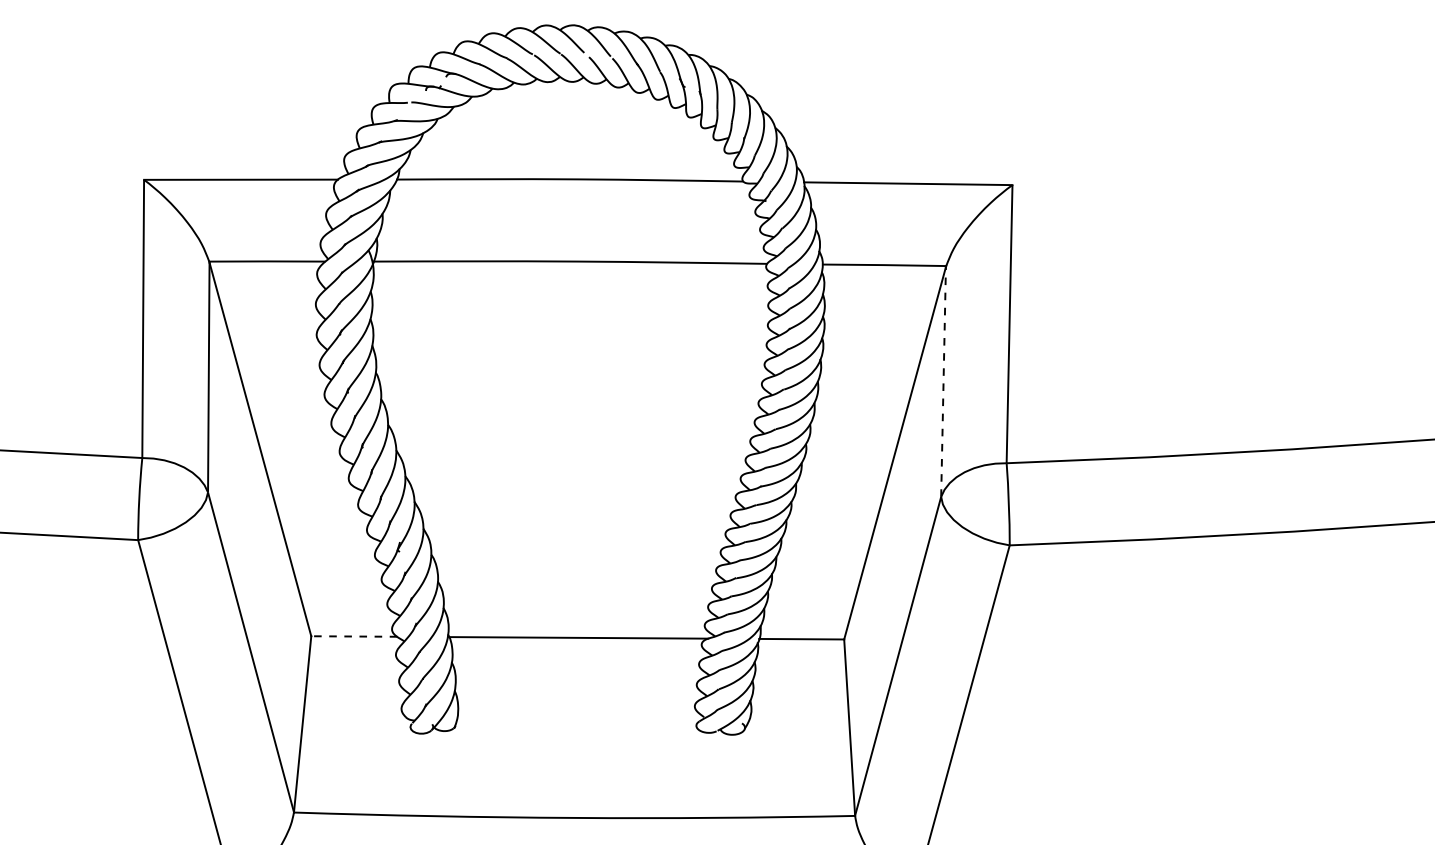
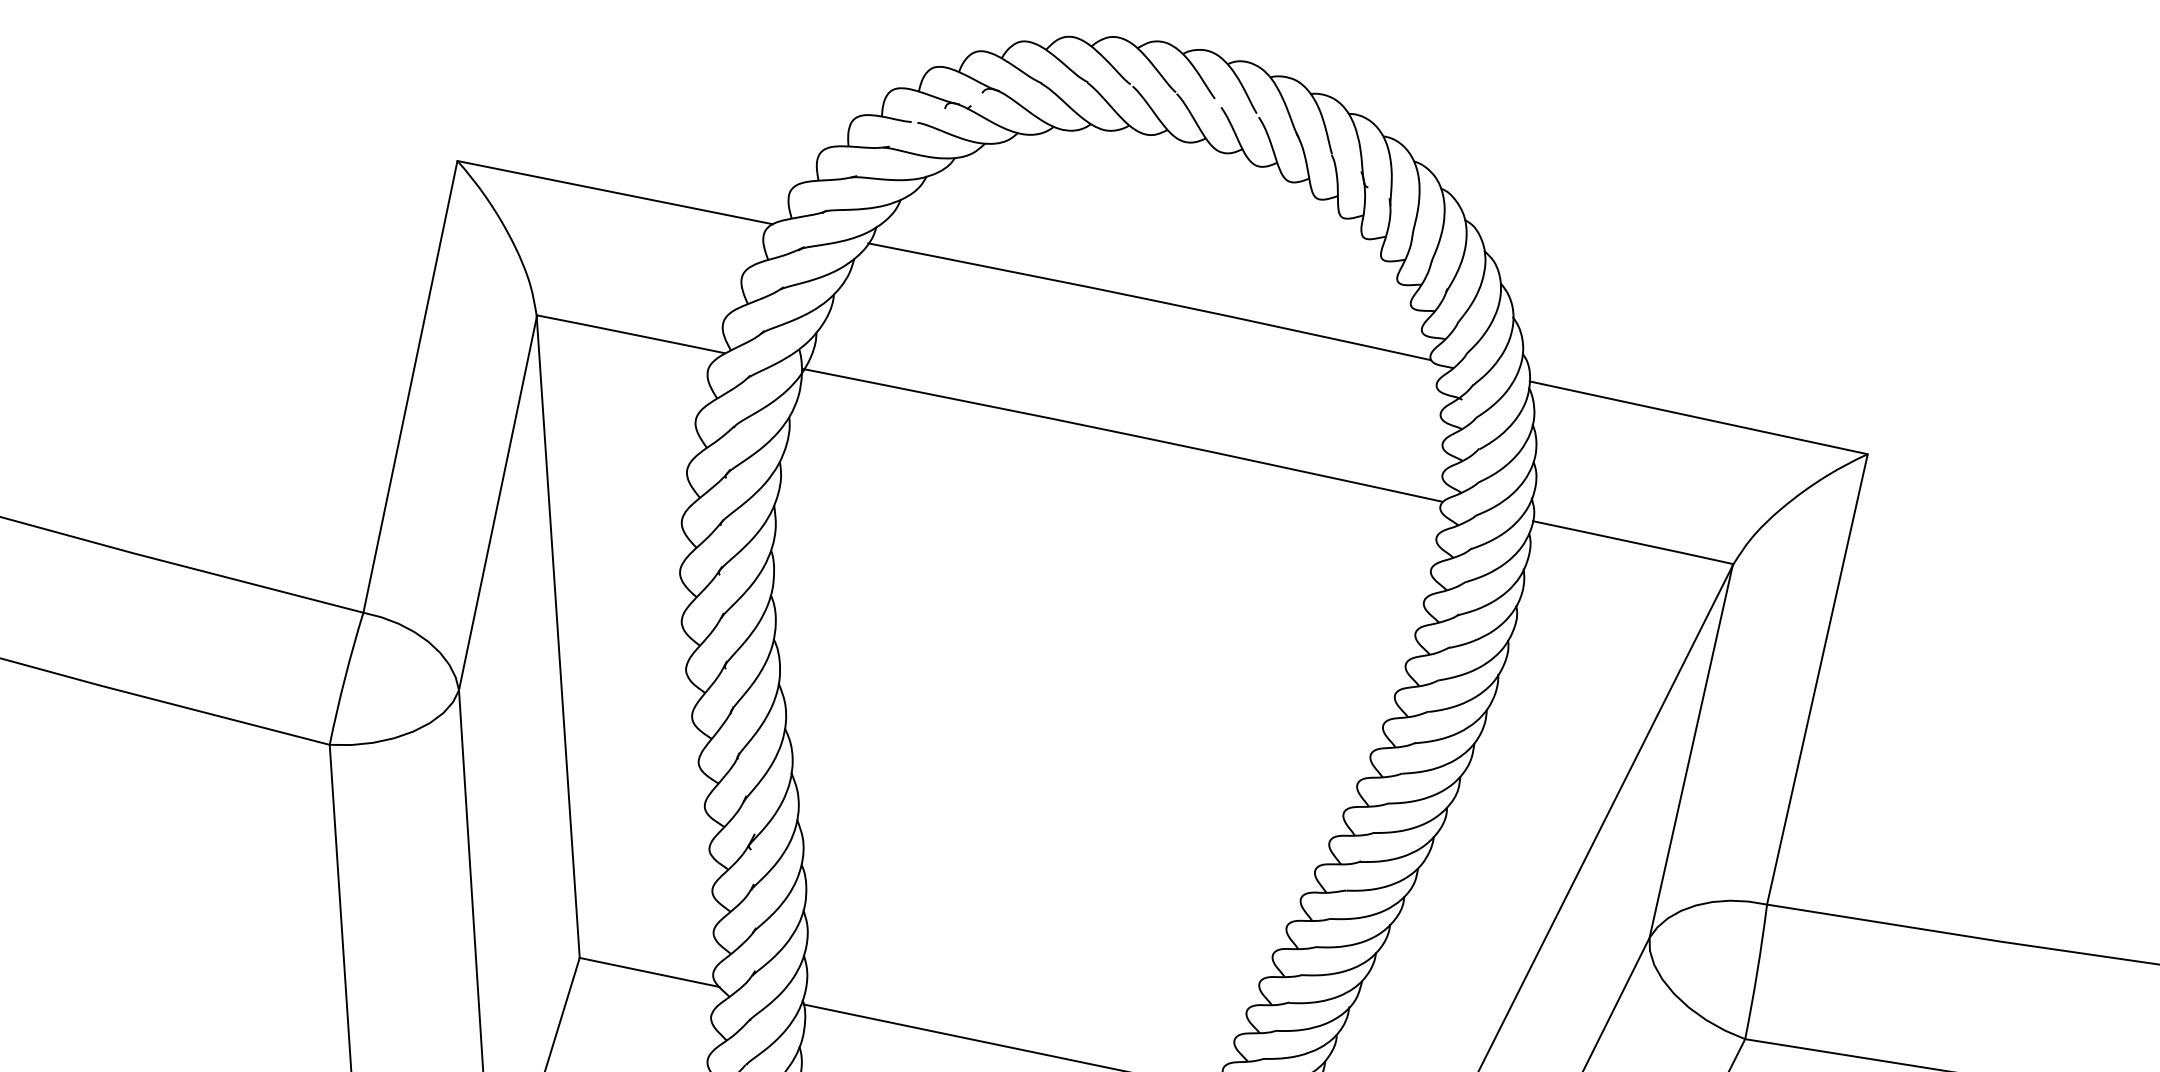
line: (943, 382) -> (1690, 752), dashed -> solid
line: (353, 636) -> (648, 972), dashed -> solid

